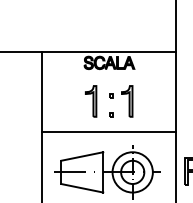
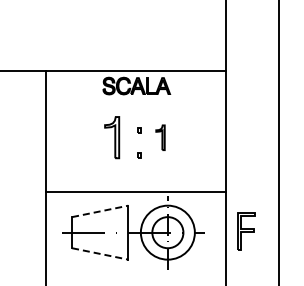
part: (127, 101) -> (160, 137), size x0.6
line: (109, 131) -> (136, 191), moved
line: (82, 156) -> (100, 211), solid -> dashed
line: (82, 187) -> (100, 253), solid -> dashed

